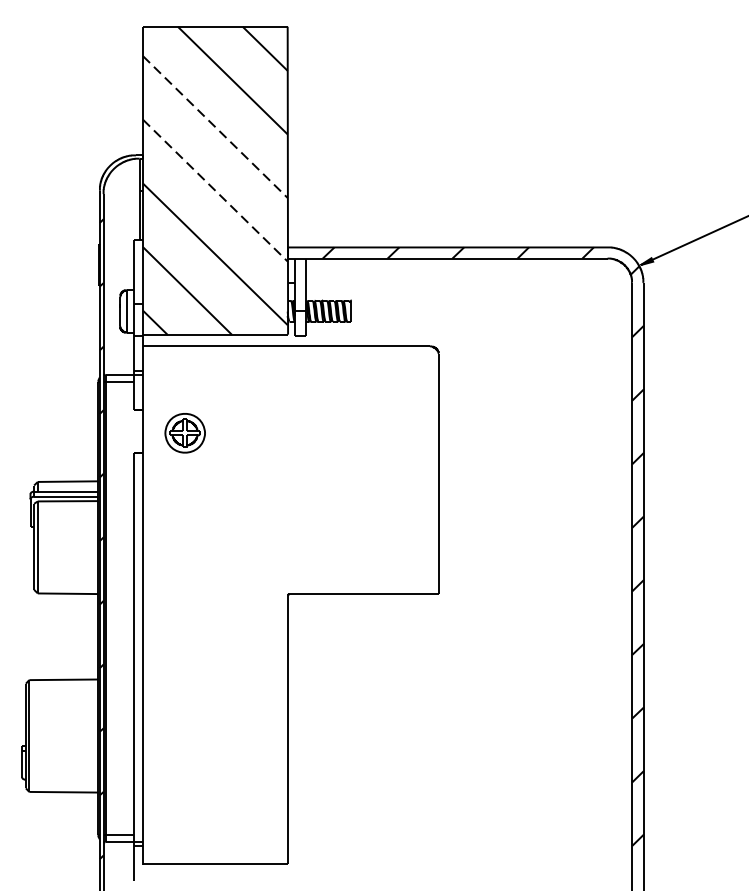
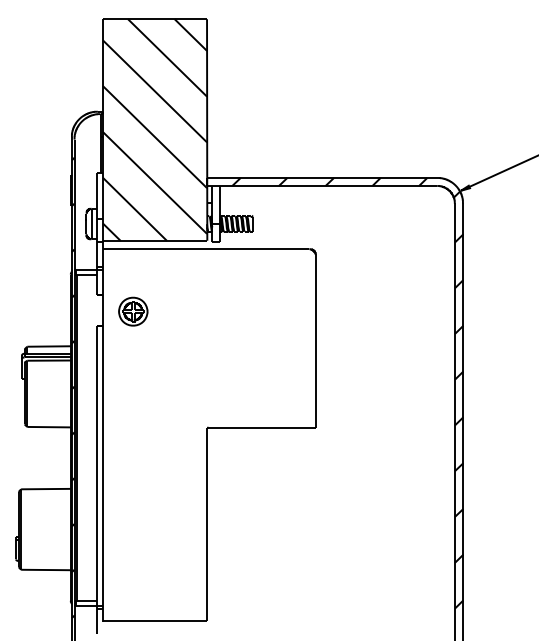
line: (216, 127) -> (155, 91), dashed -> solid
line: (216, 191) -> (155, 137), dashed -> solid

